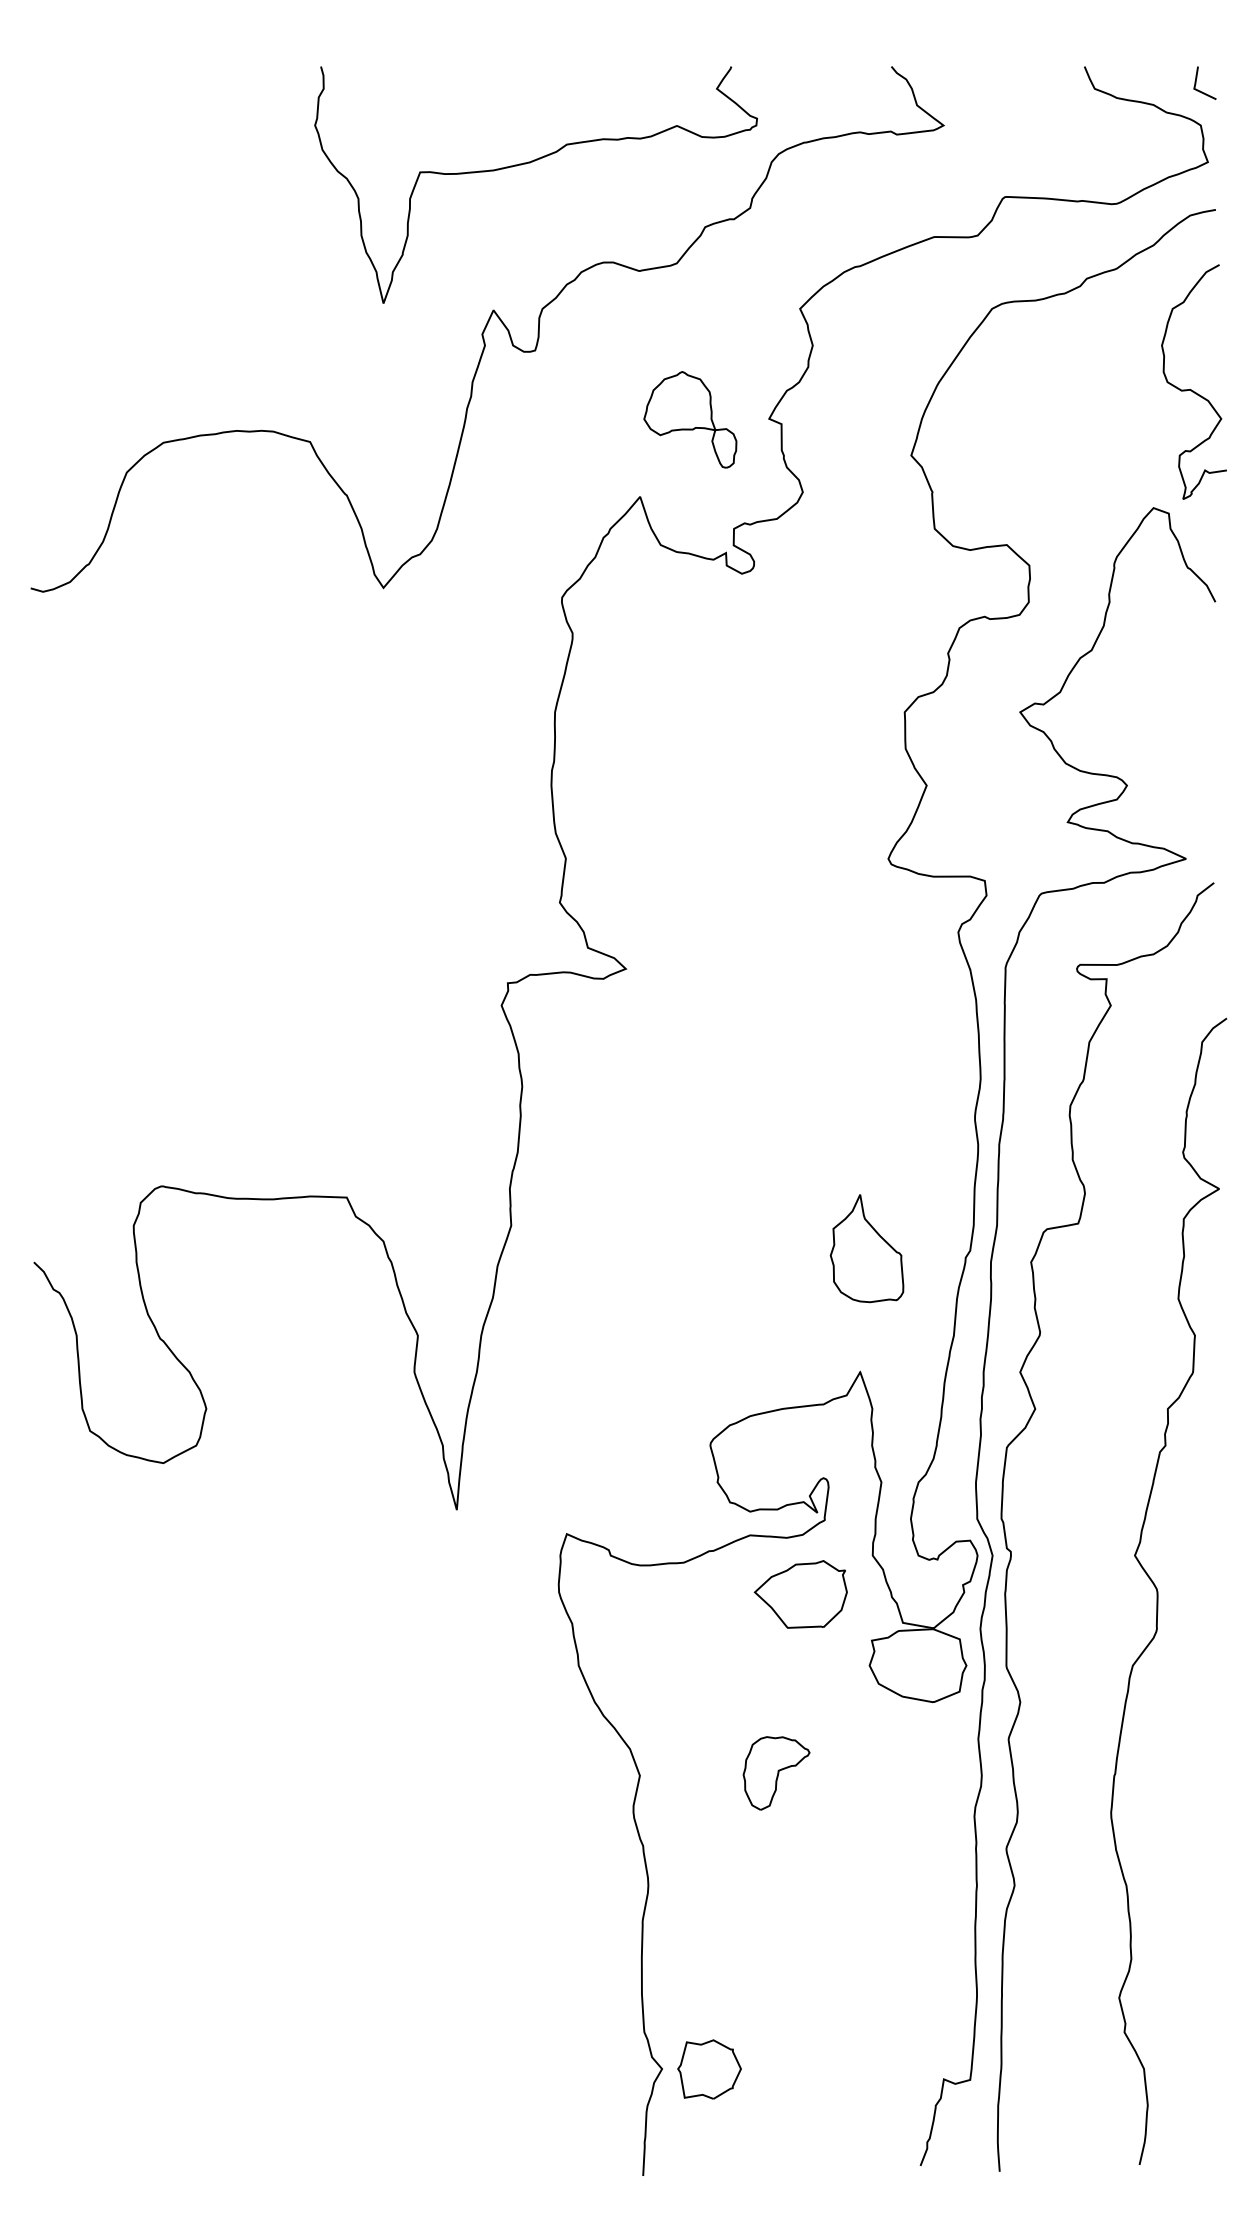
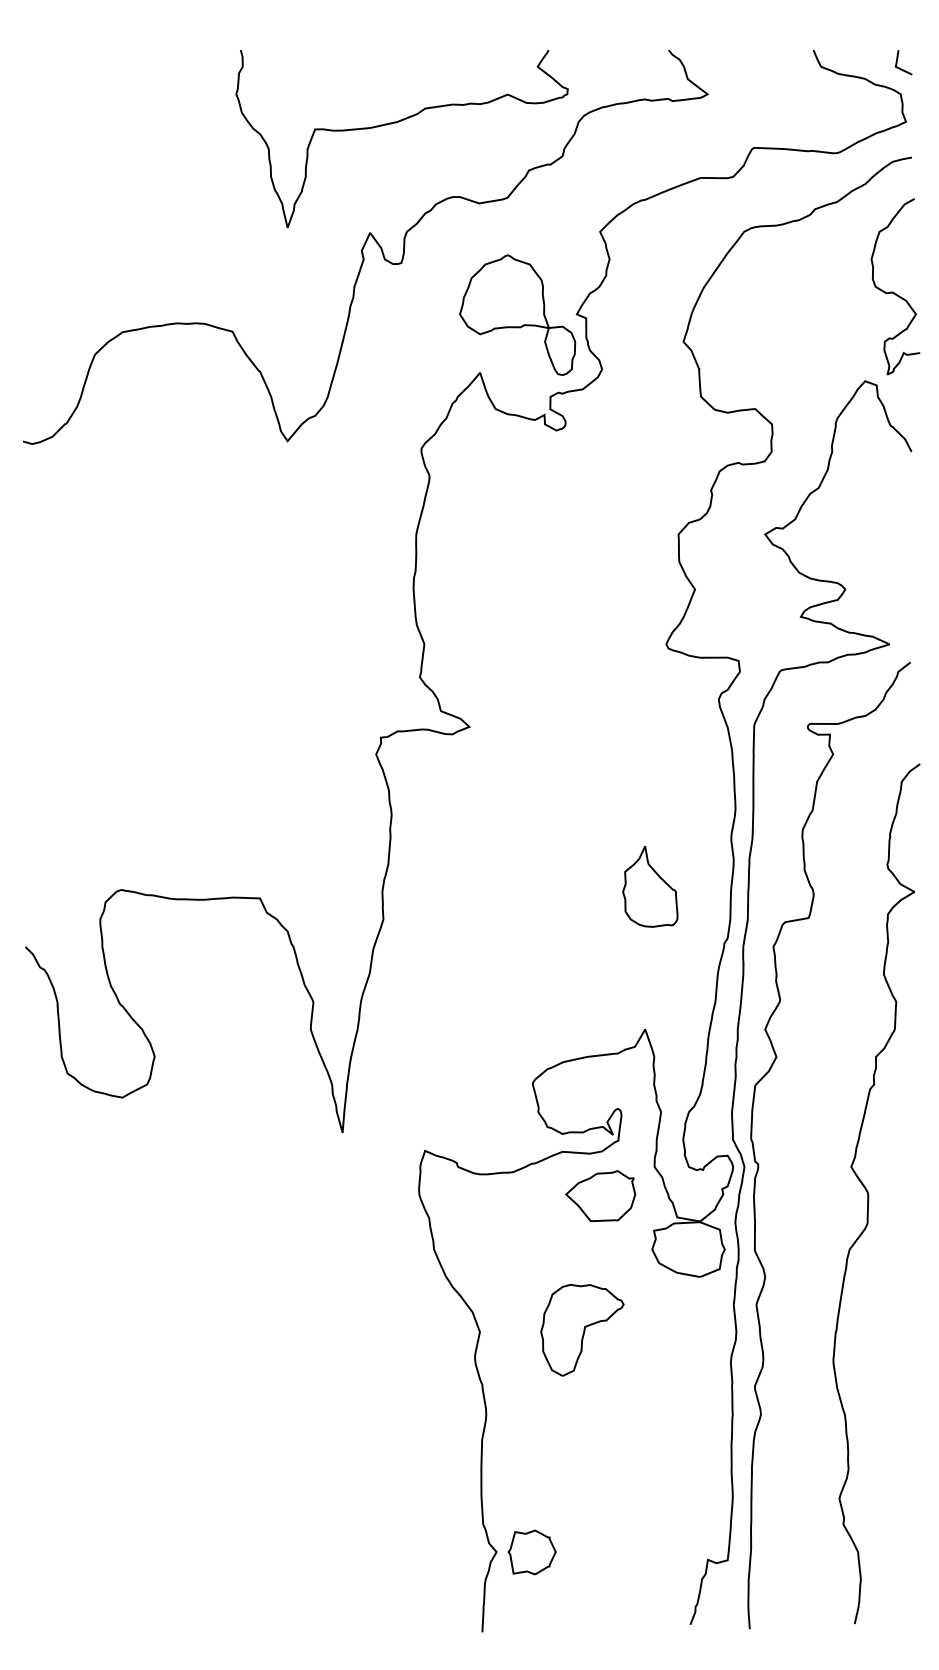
part: (689, 419) -> (517, 314), size x1.67
part: (867, 1248) -> (650, 886), moved
part: (776, 1773) -> (582, 1330), size x1.67

